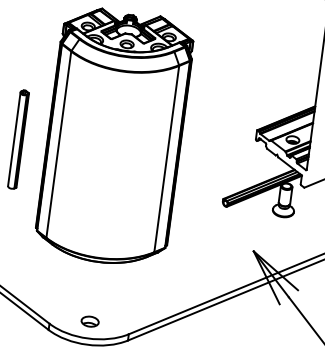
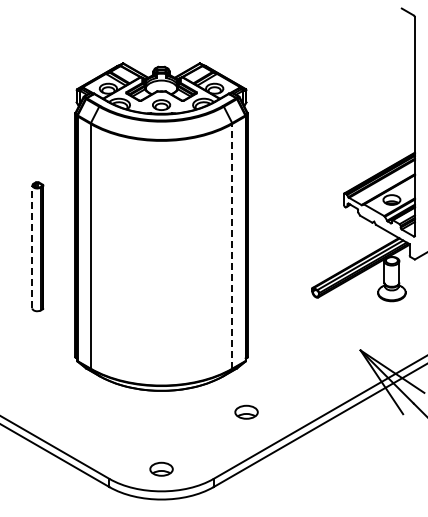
line: (14, 138) -> (32, 246), solid -> dashed
line: (166, 158) -> (232, 245), solid -> dashed
part: (160, 286) -> (246, 411), added

